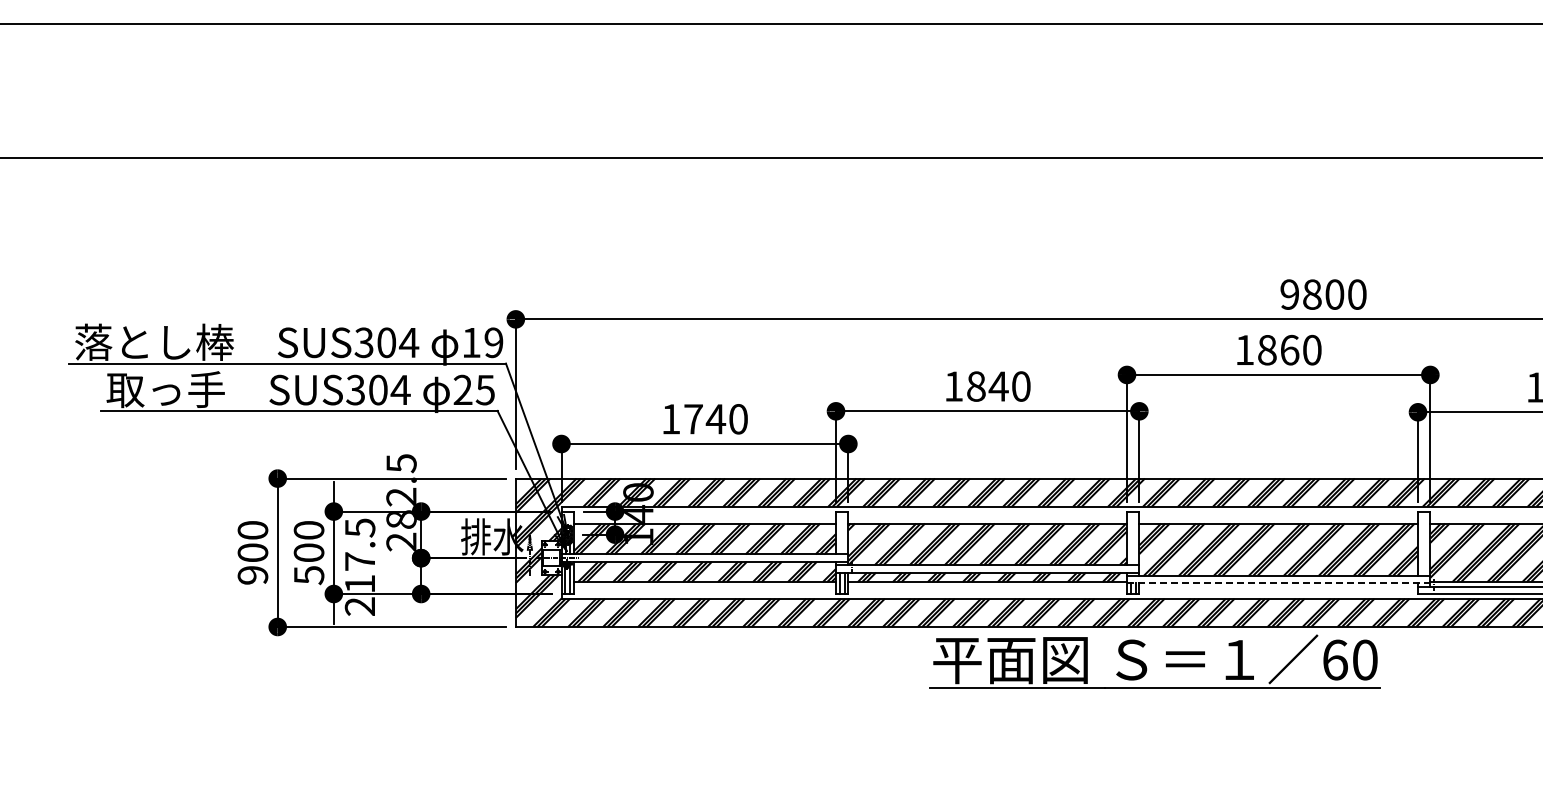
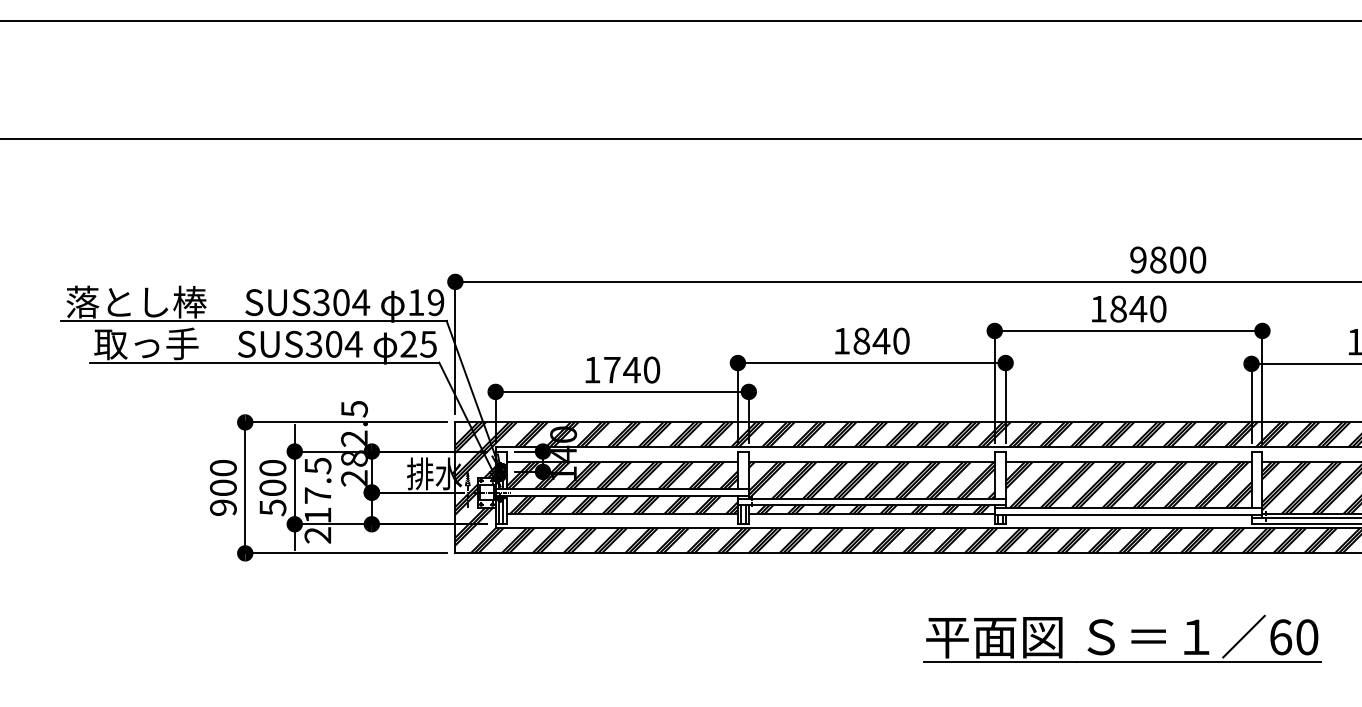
text: (1289, 349) -> (1138, 308), 1860 -> 1840
line: (1278, 583) -> (1128, 514), dashed -> solid
part: (1146, 665) -> (1114, 642), moved

